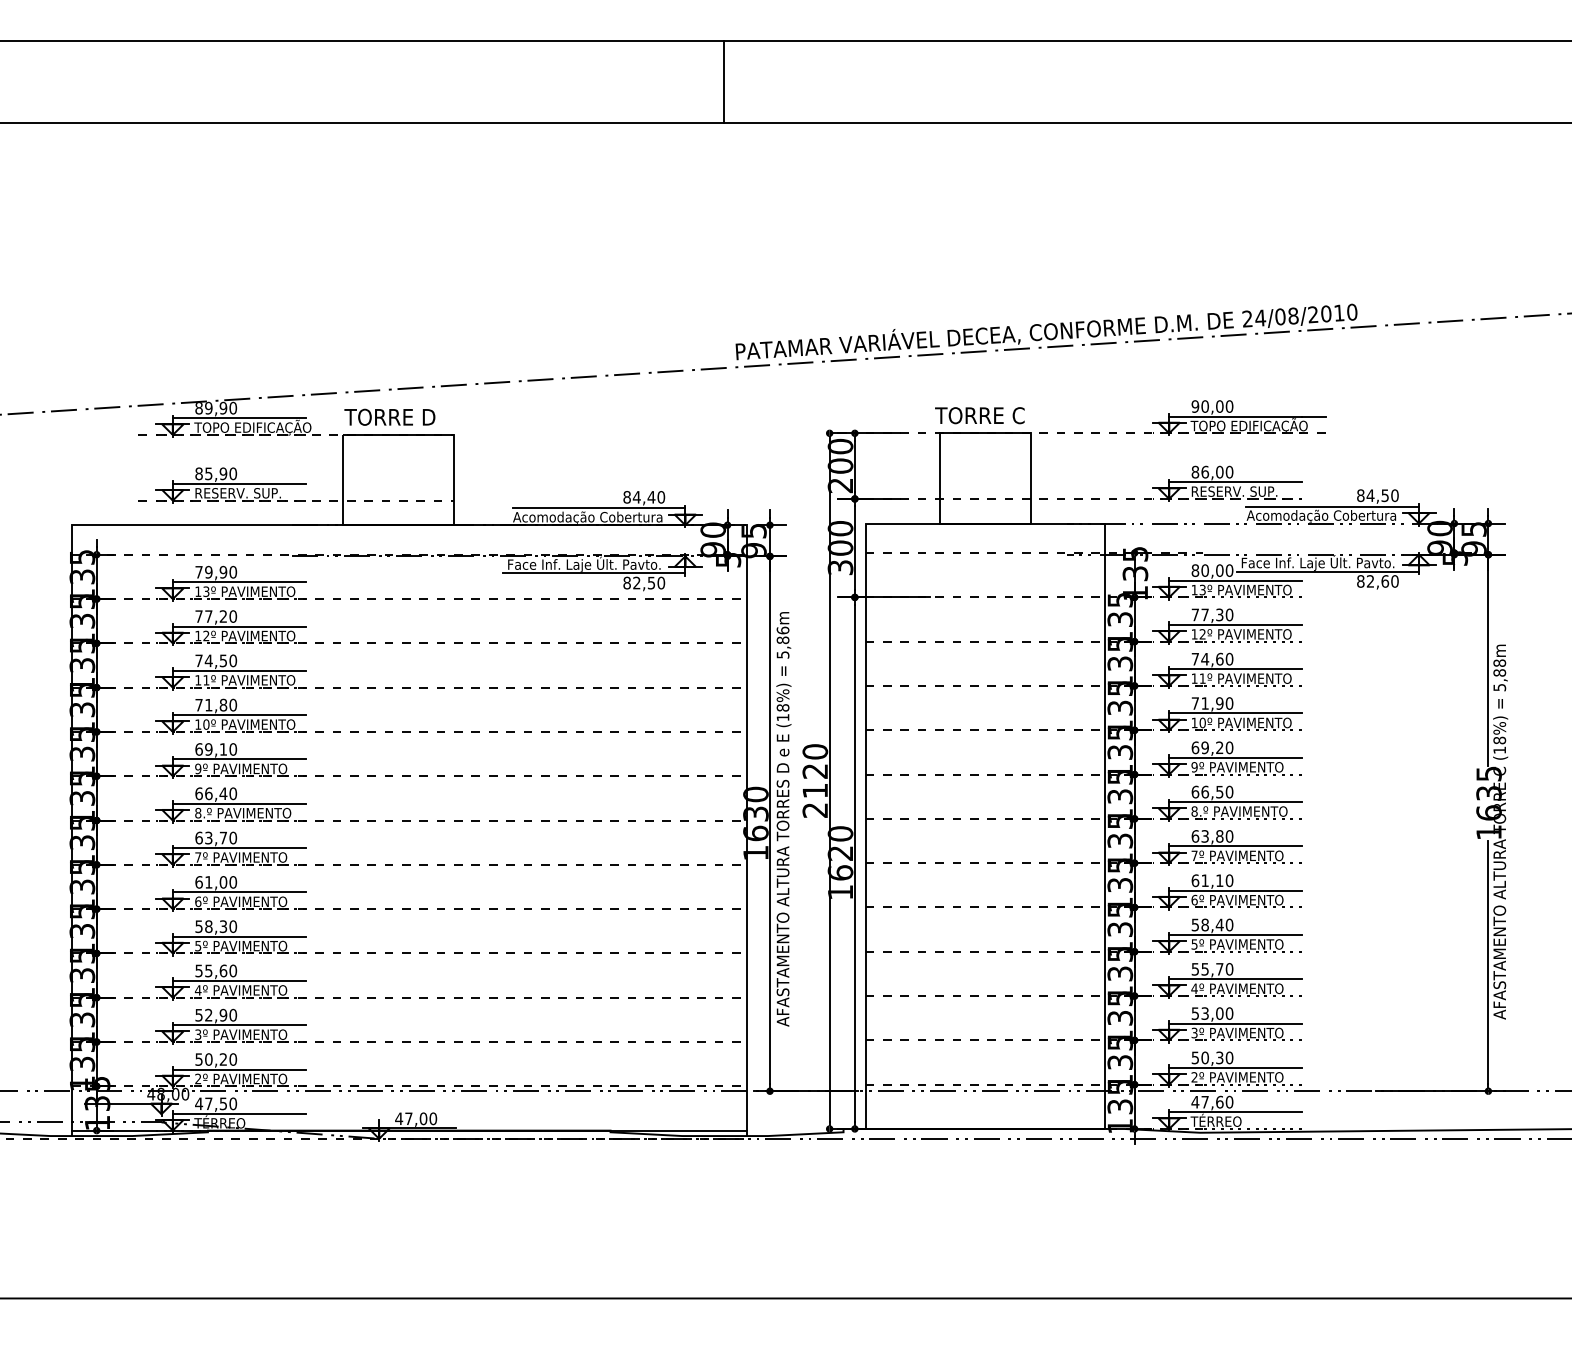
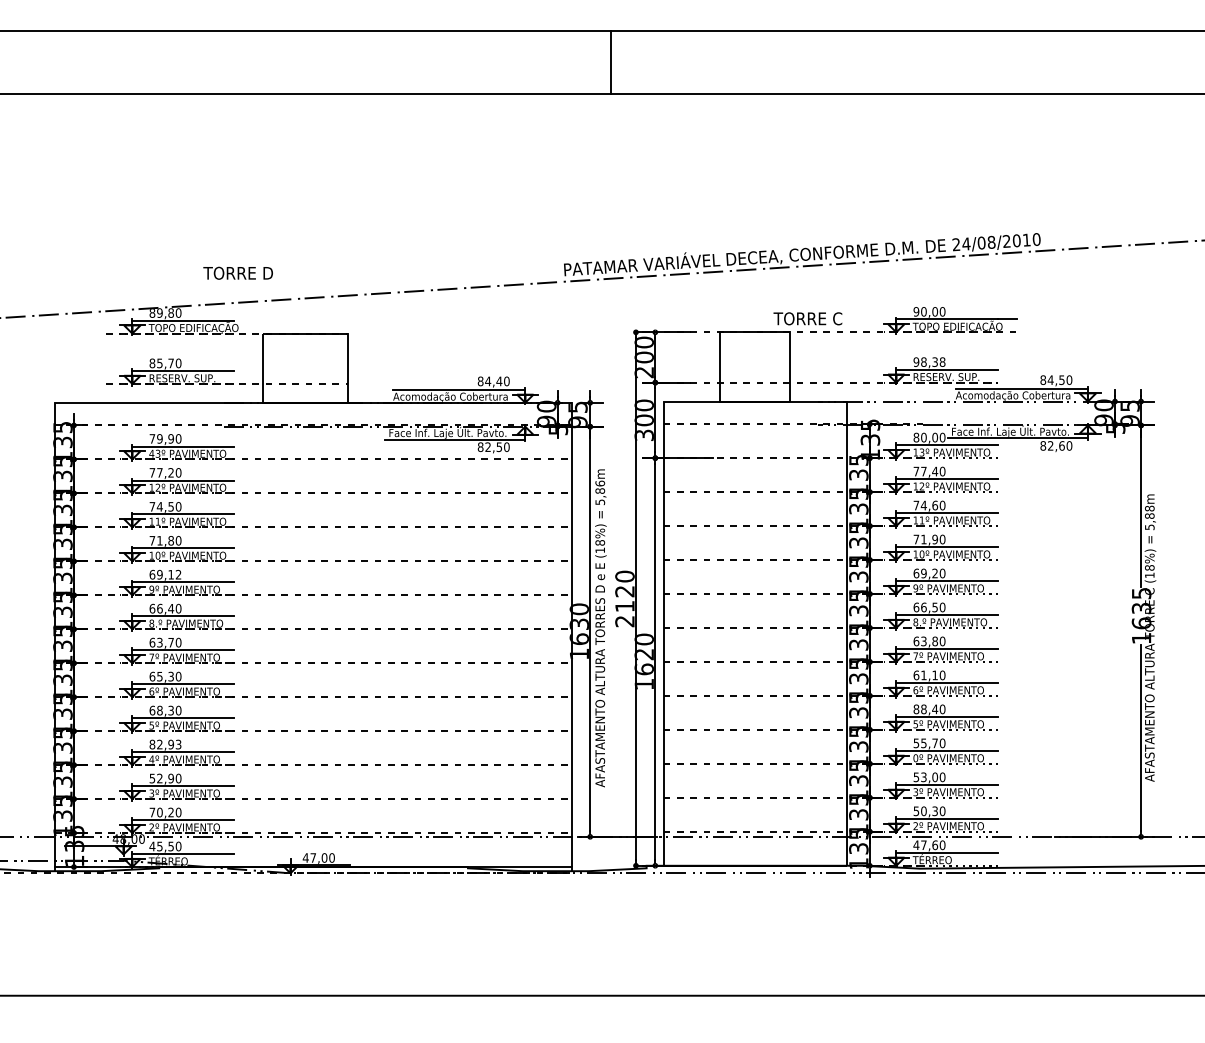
line: (723, 81) -> (611, 62), moved
text: (223, 408) -> (171, 313), 89,90 -> 89,80
text: (979, 415) -> (807, 318), moved
text: (389, 416) -> (237, 272), moved
text: (1212, 471) -> (929, 361), 86,00 -> 98,38
text: (223, 473) -> (171, 363), 85,90 -> 85,70
text: (197, 591) -> (151, 453), 13º -> 43º
text: (1219, 614) -> (934, 471), 77,30 -> 77,40
text: (233, 749) -> (178, 574), 69,10 -> 69,12
text: (216, 882) -> (165, 676), 61,00 -> 65,30
text: (1195, 924) -> (916, 708), 58,40 -> 88,40
text: (198, 926) -> (152, 710), 58,30 -> 68,30
text: (216, 970) -> (165, 744), 55,60 -> 82,93
text: (1194, 988) -> (915, 758), 4º -> 0º
text: (198, 1059) -> (152, 812), 50,20 -> 70,20
text: (208, 1103) -> (159, 846), 47,50 -> 45,50

